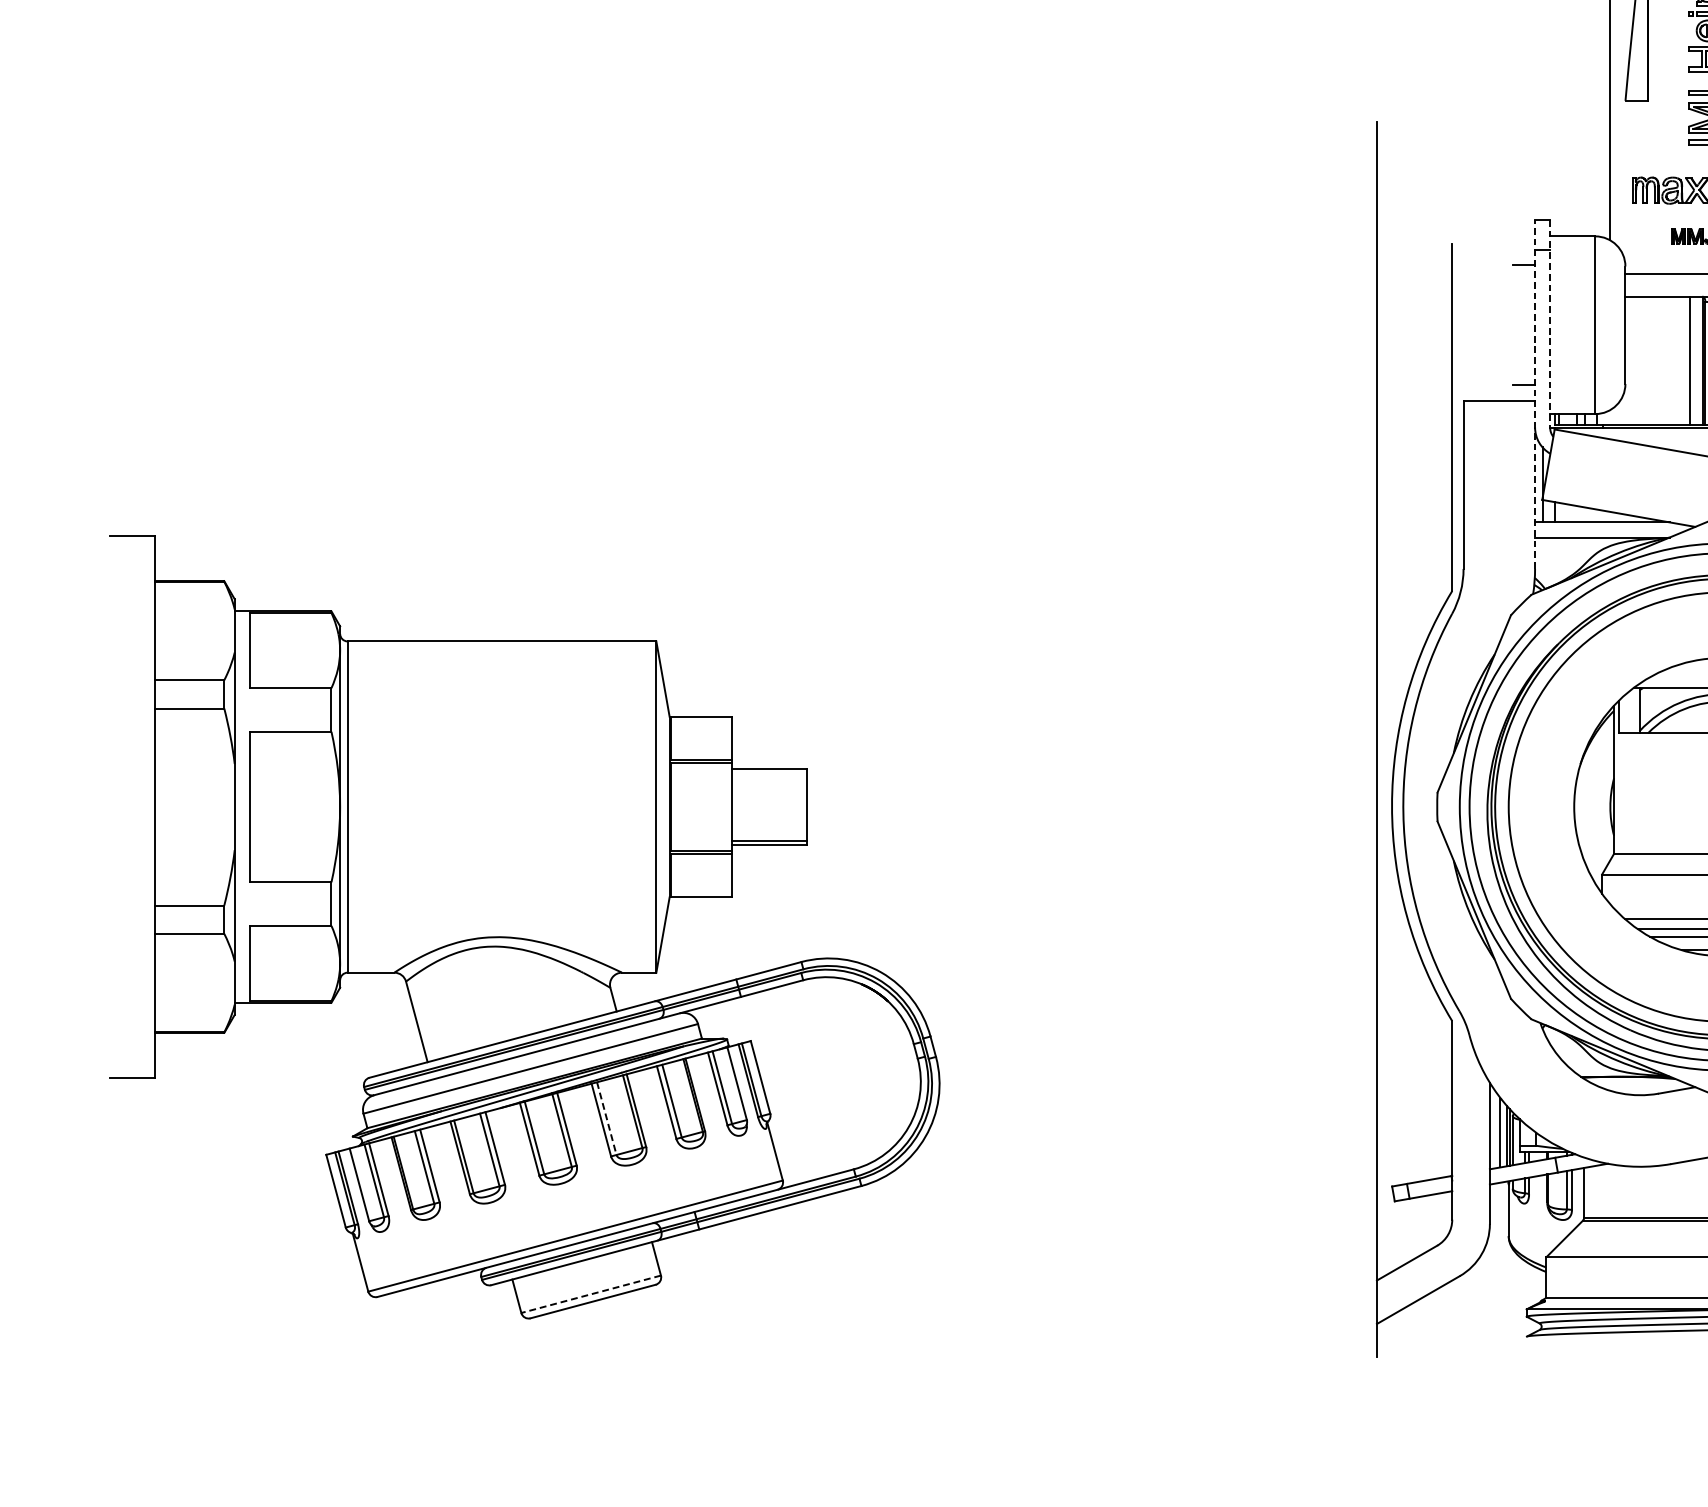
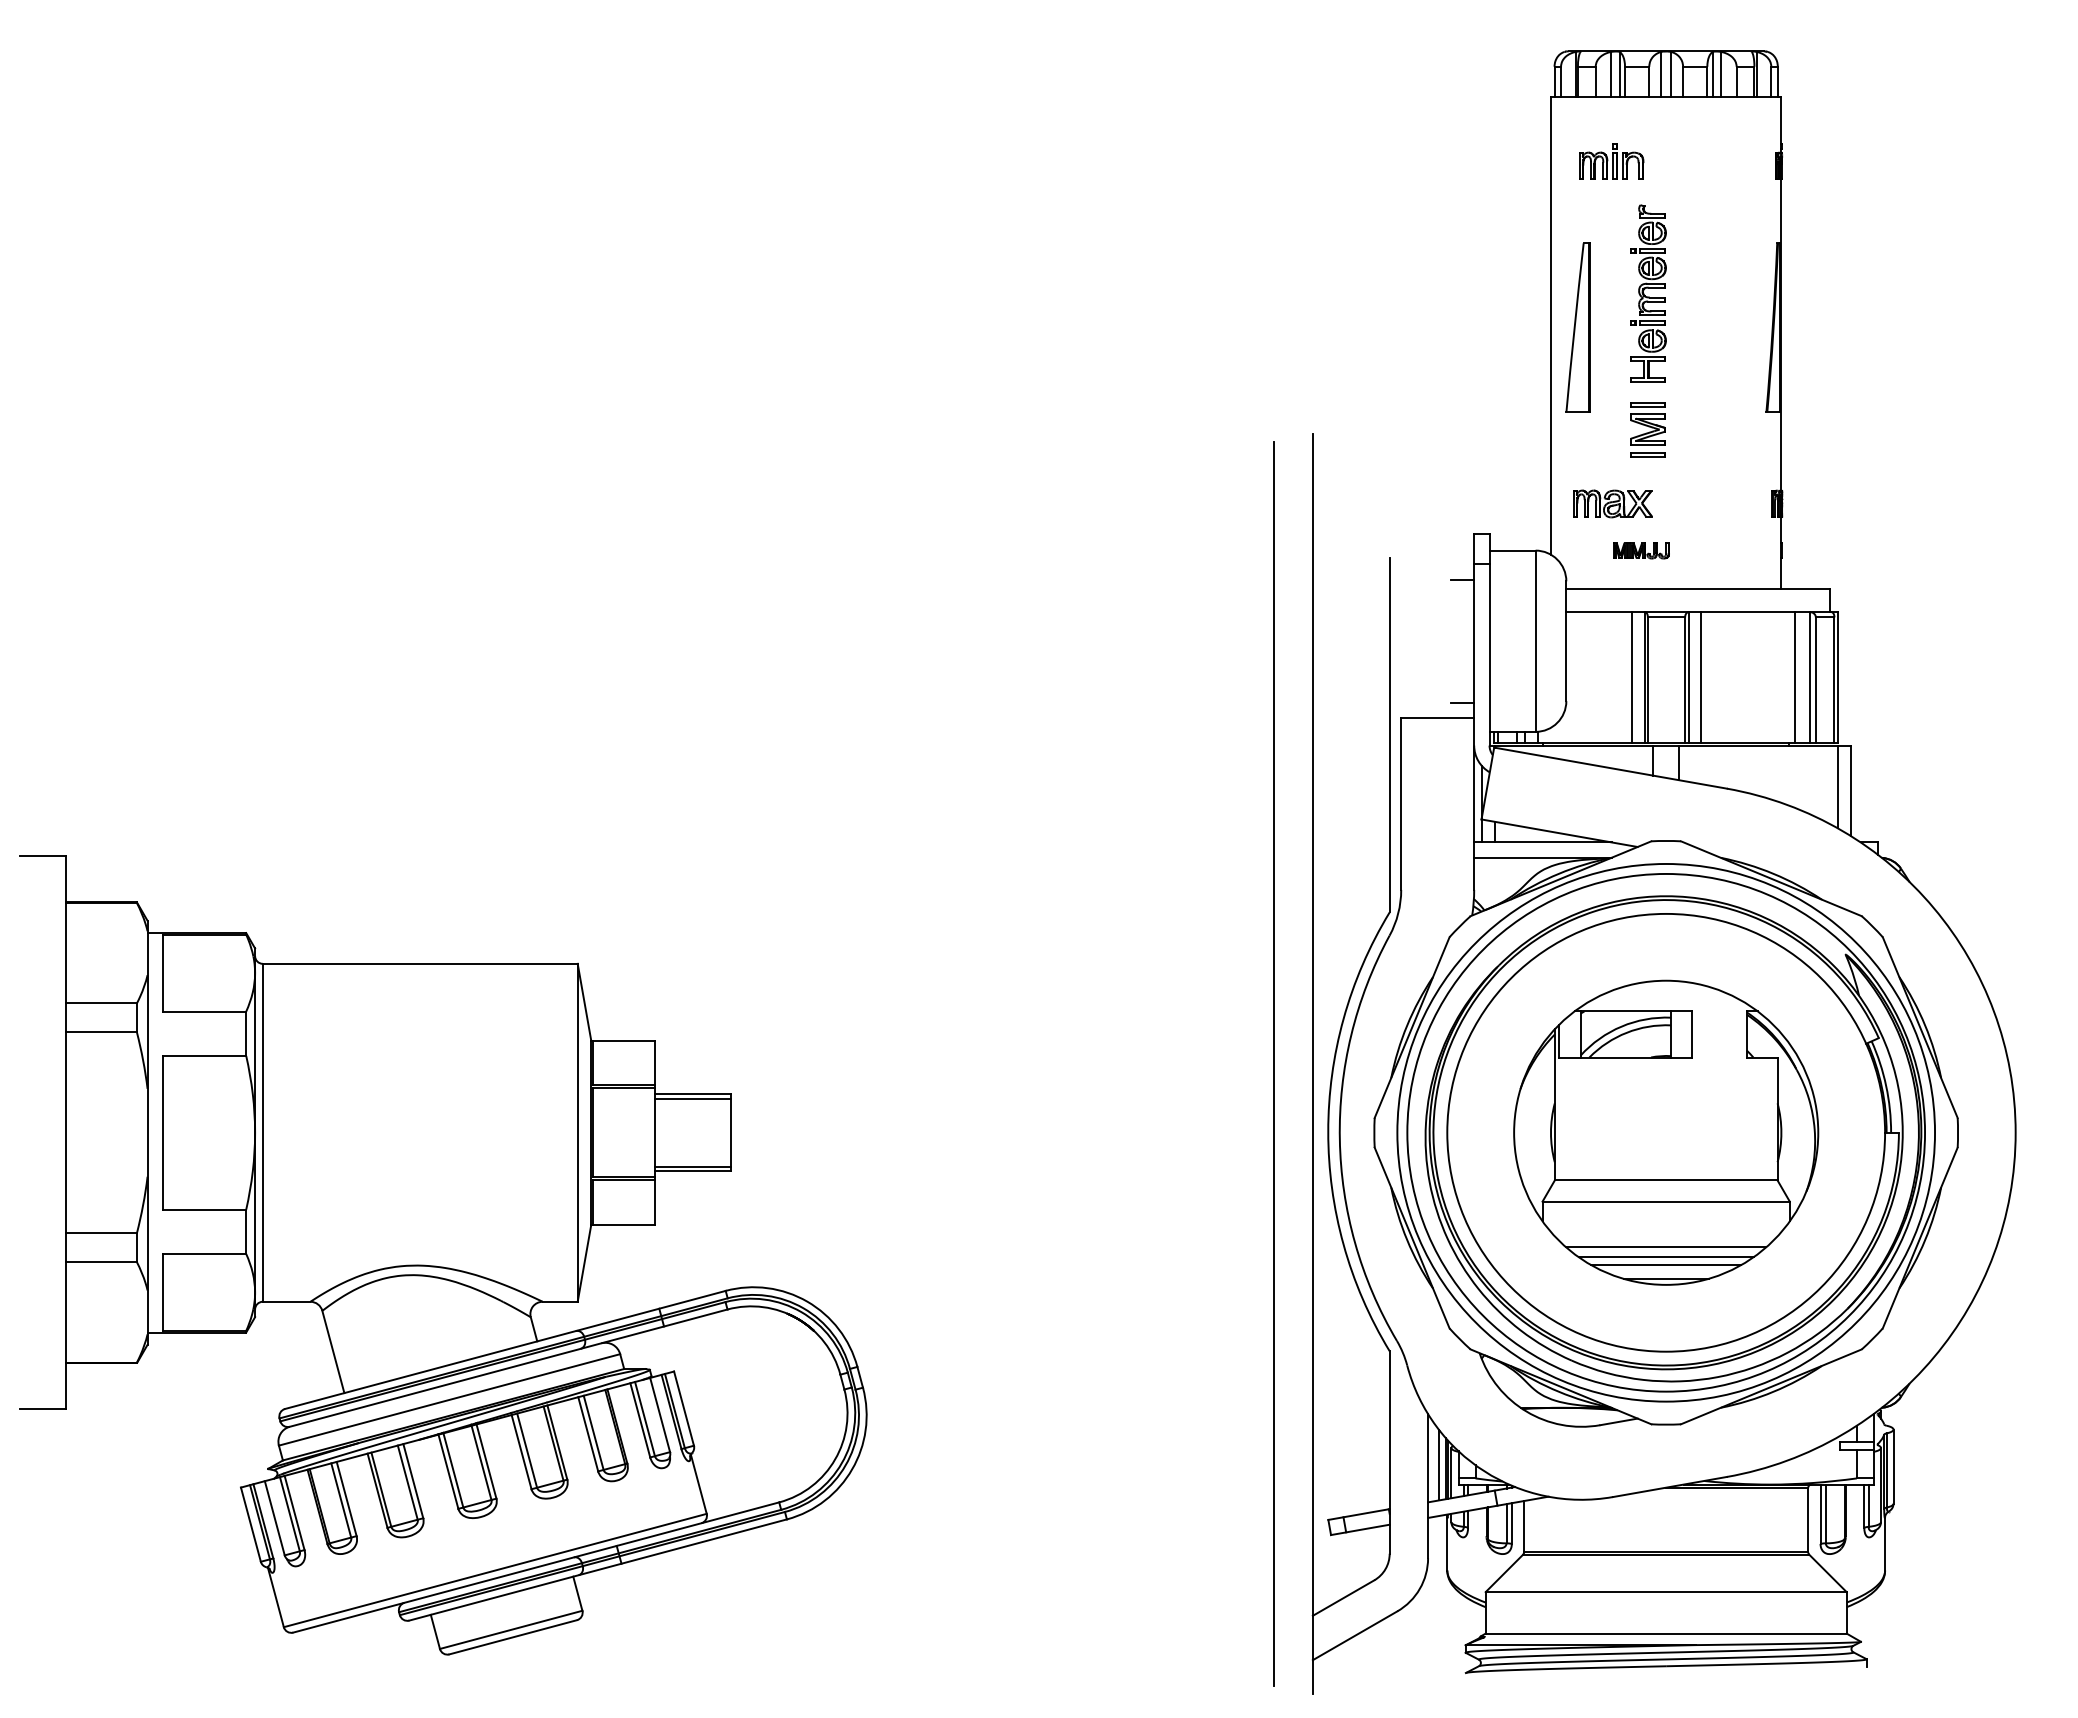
line: (1550, 323) -> (1489, 639), dashed -> solid
line: (1535, 394) -> (1474, 711), dashed -> solid
line: (1339, 739) -> (1274, 1063), added
line: (768, 773) -> (692, 1098), added
line: (607, 1119) -> (527, 1451), dashed -> solid
line: (591, 1293) -> (511, 1629), dashed -> solid

